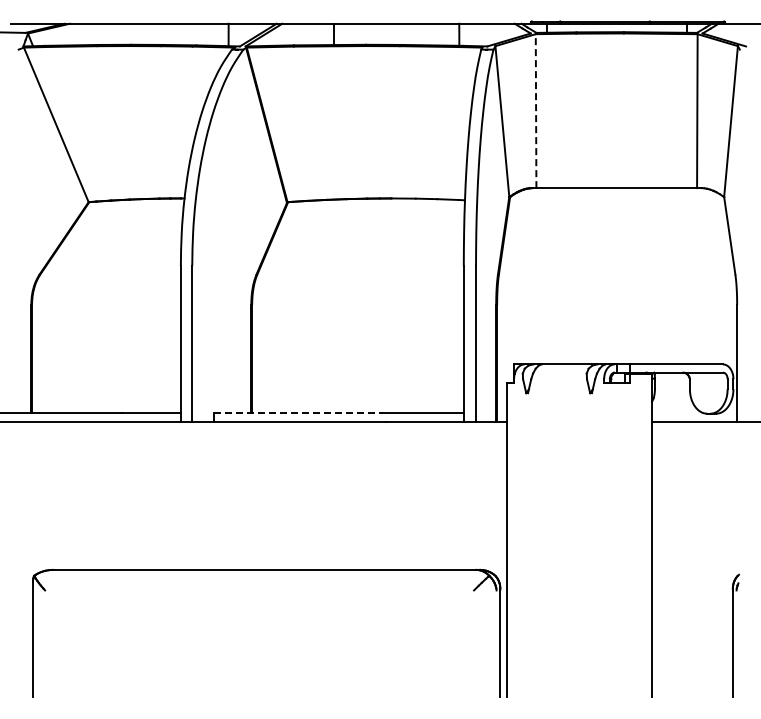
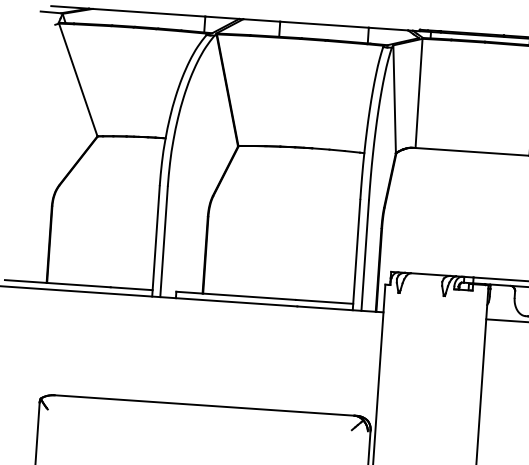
line: (536, 111) -> (419, 93), dashed -> solid
line: (299, 412) -> (236, 295), dashed -> solid

